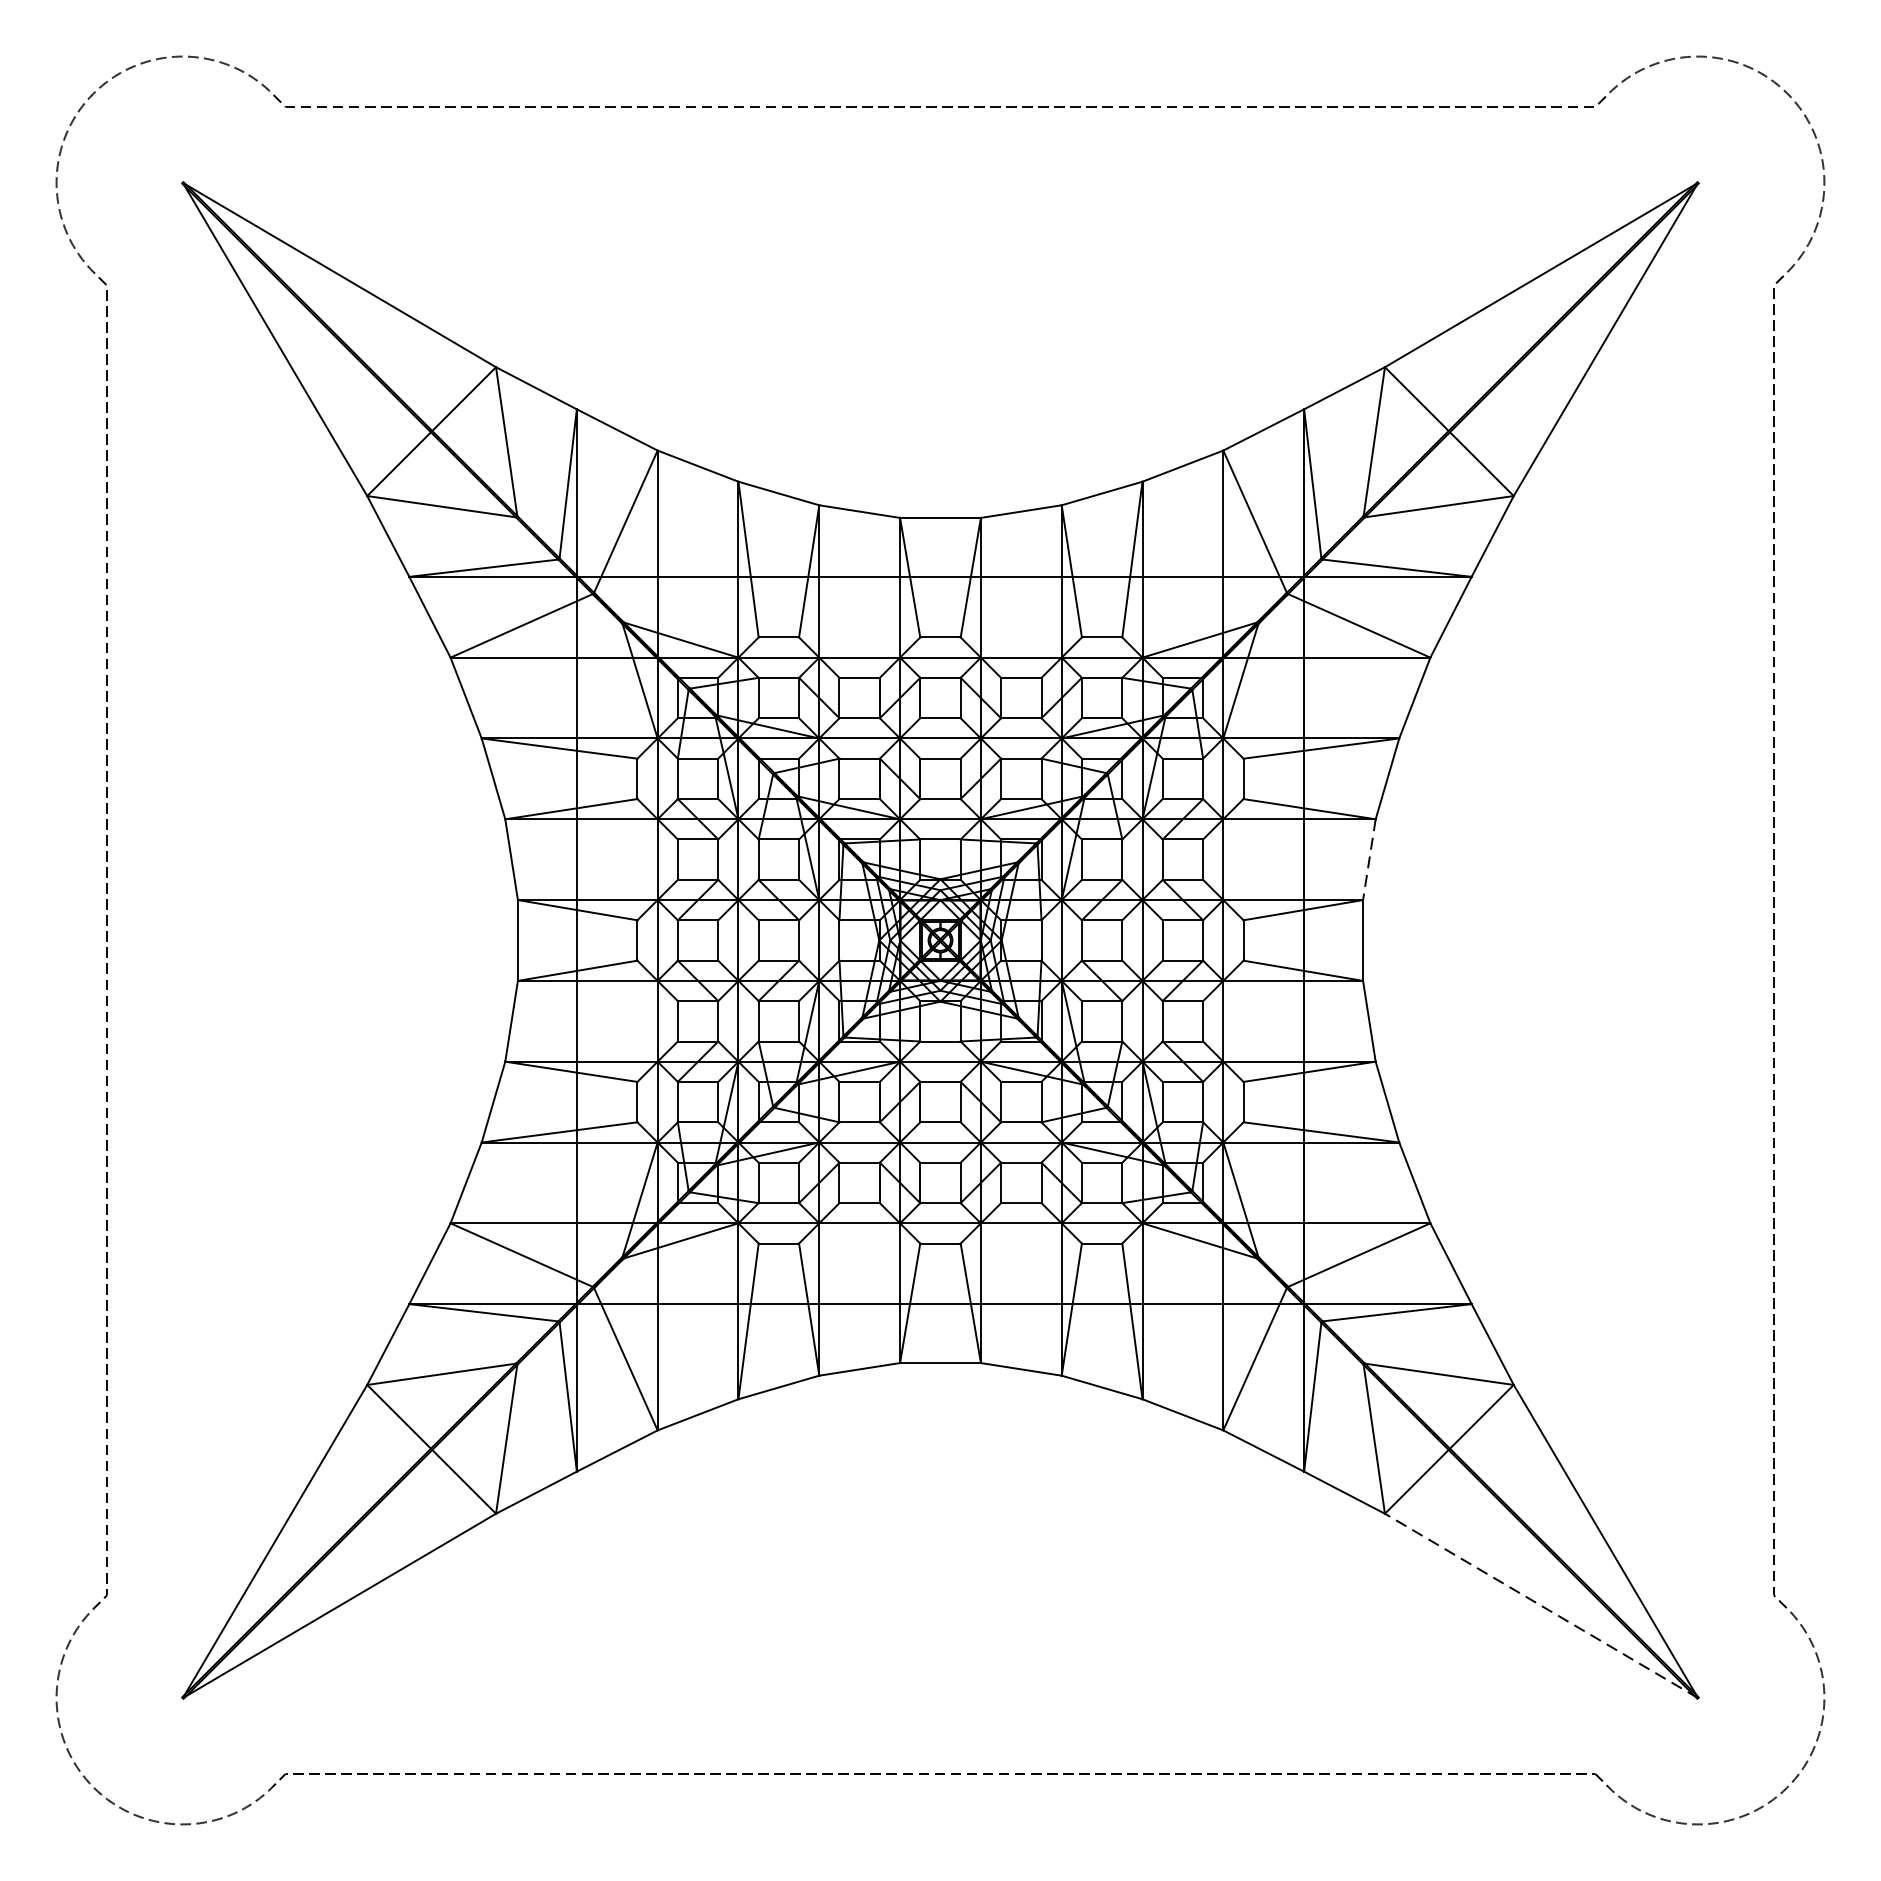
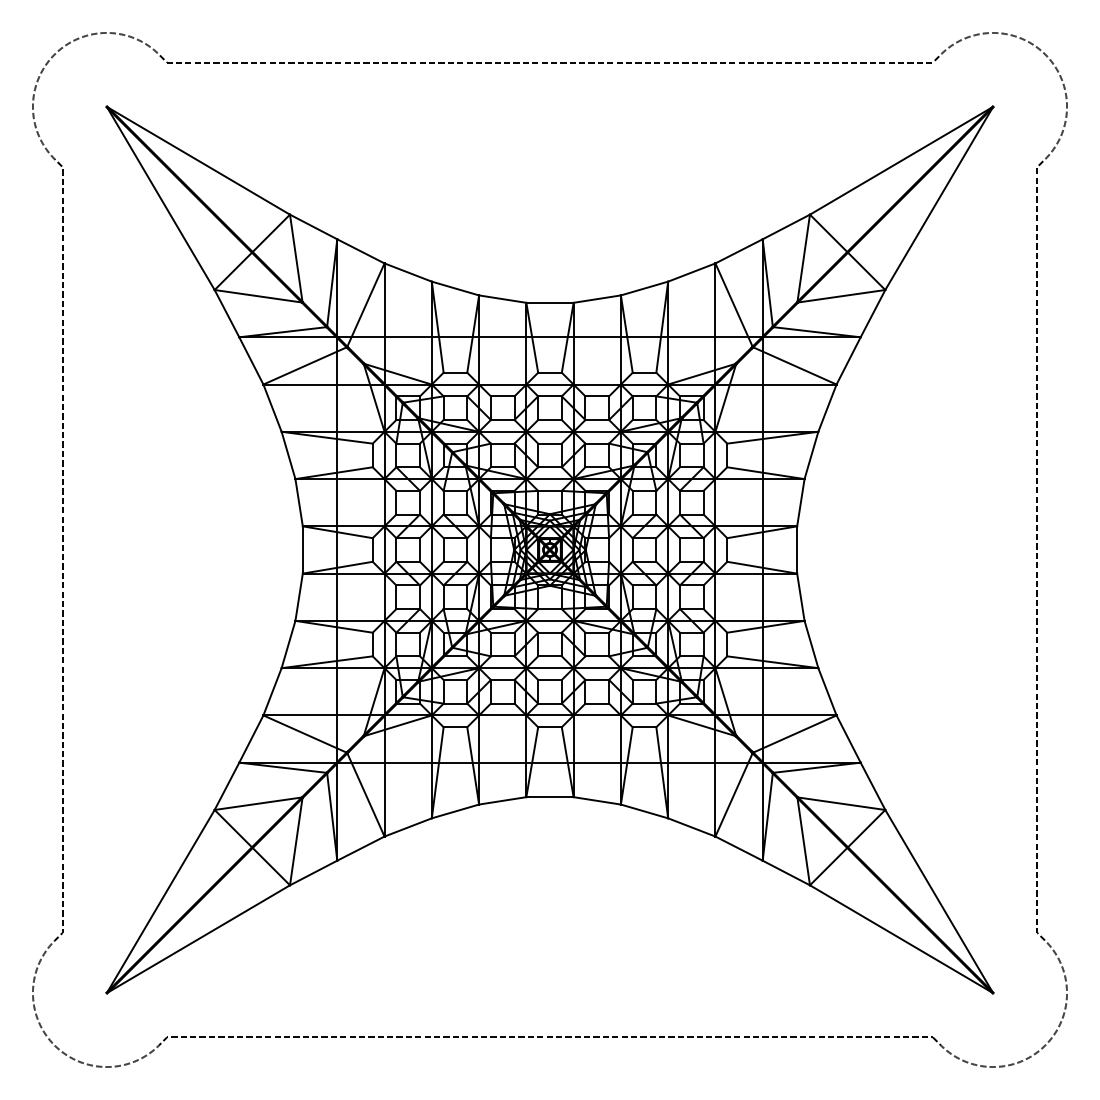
line: (1368, 859) -> (800, 502), dashed -> solid
line: (1541, 1604) -> (901, 938), dashed -> solid

